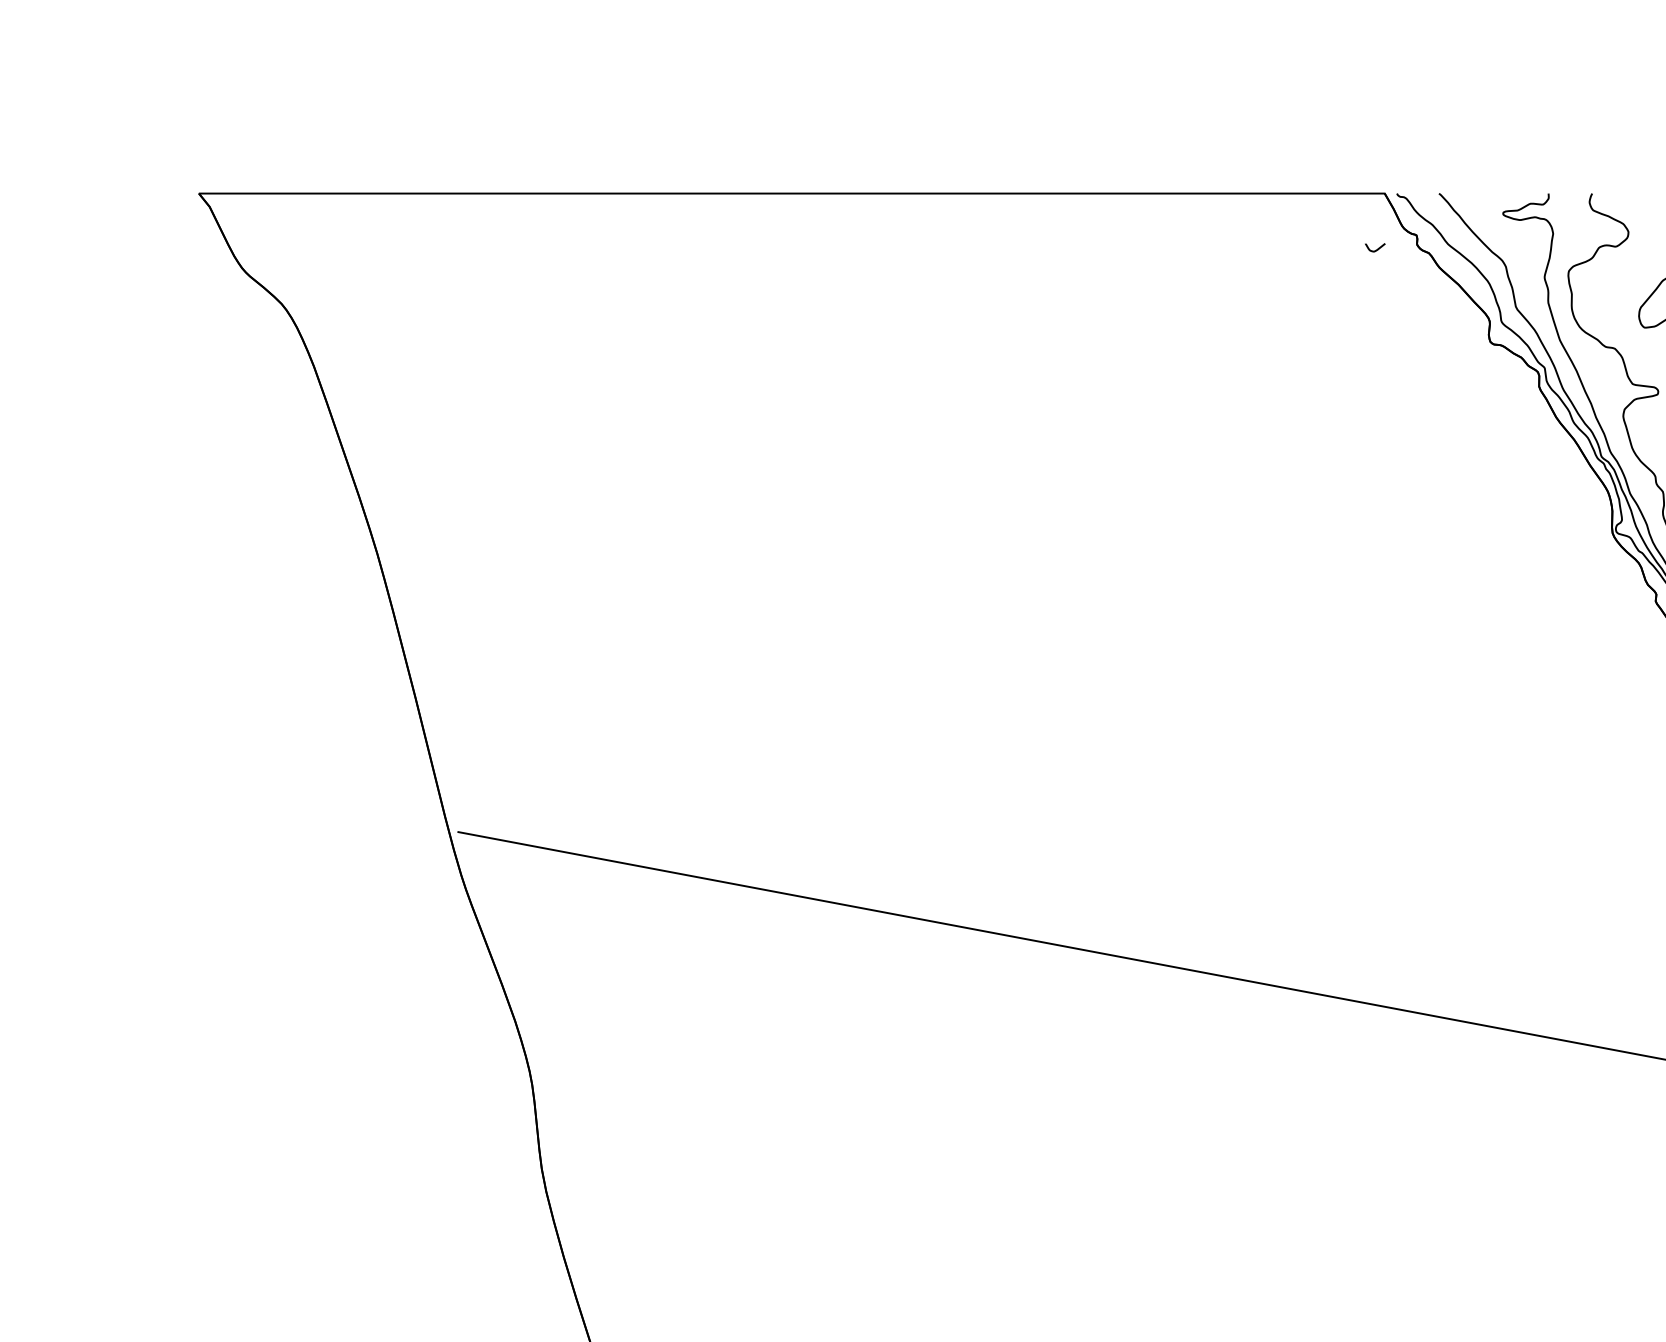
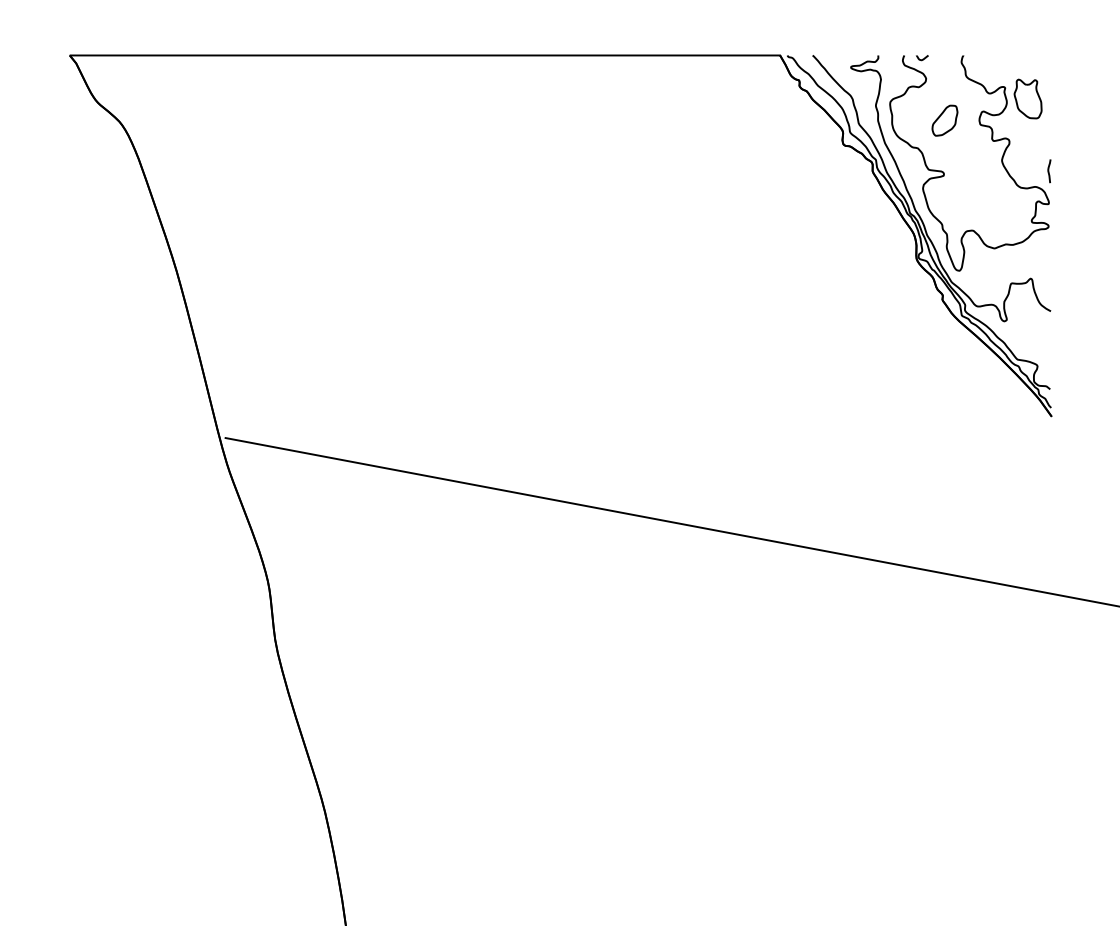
curve: (1375, 248) -> (922, 58), moved

